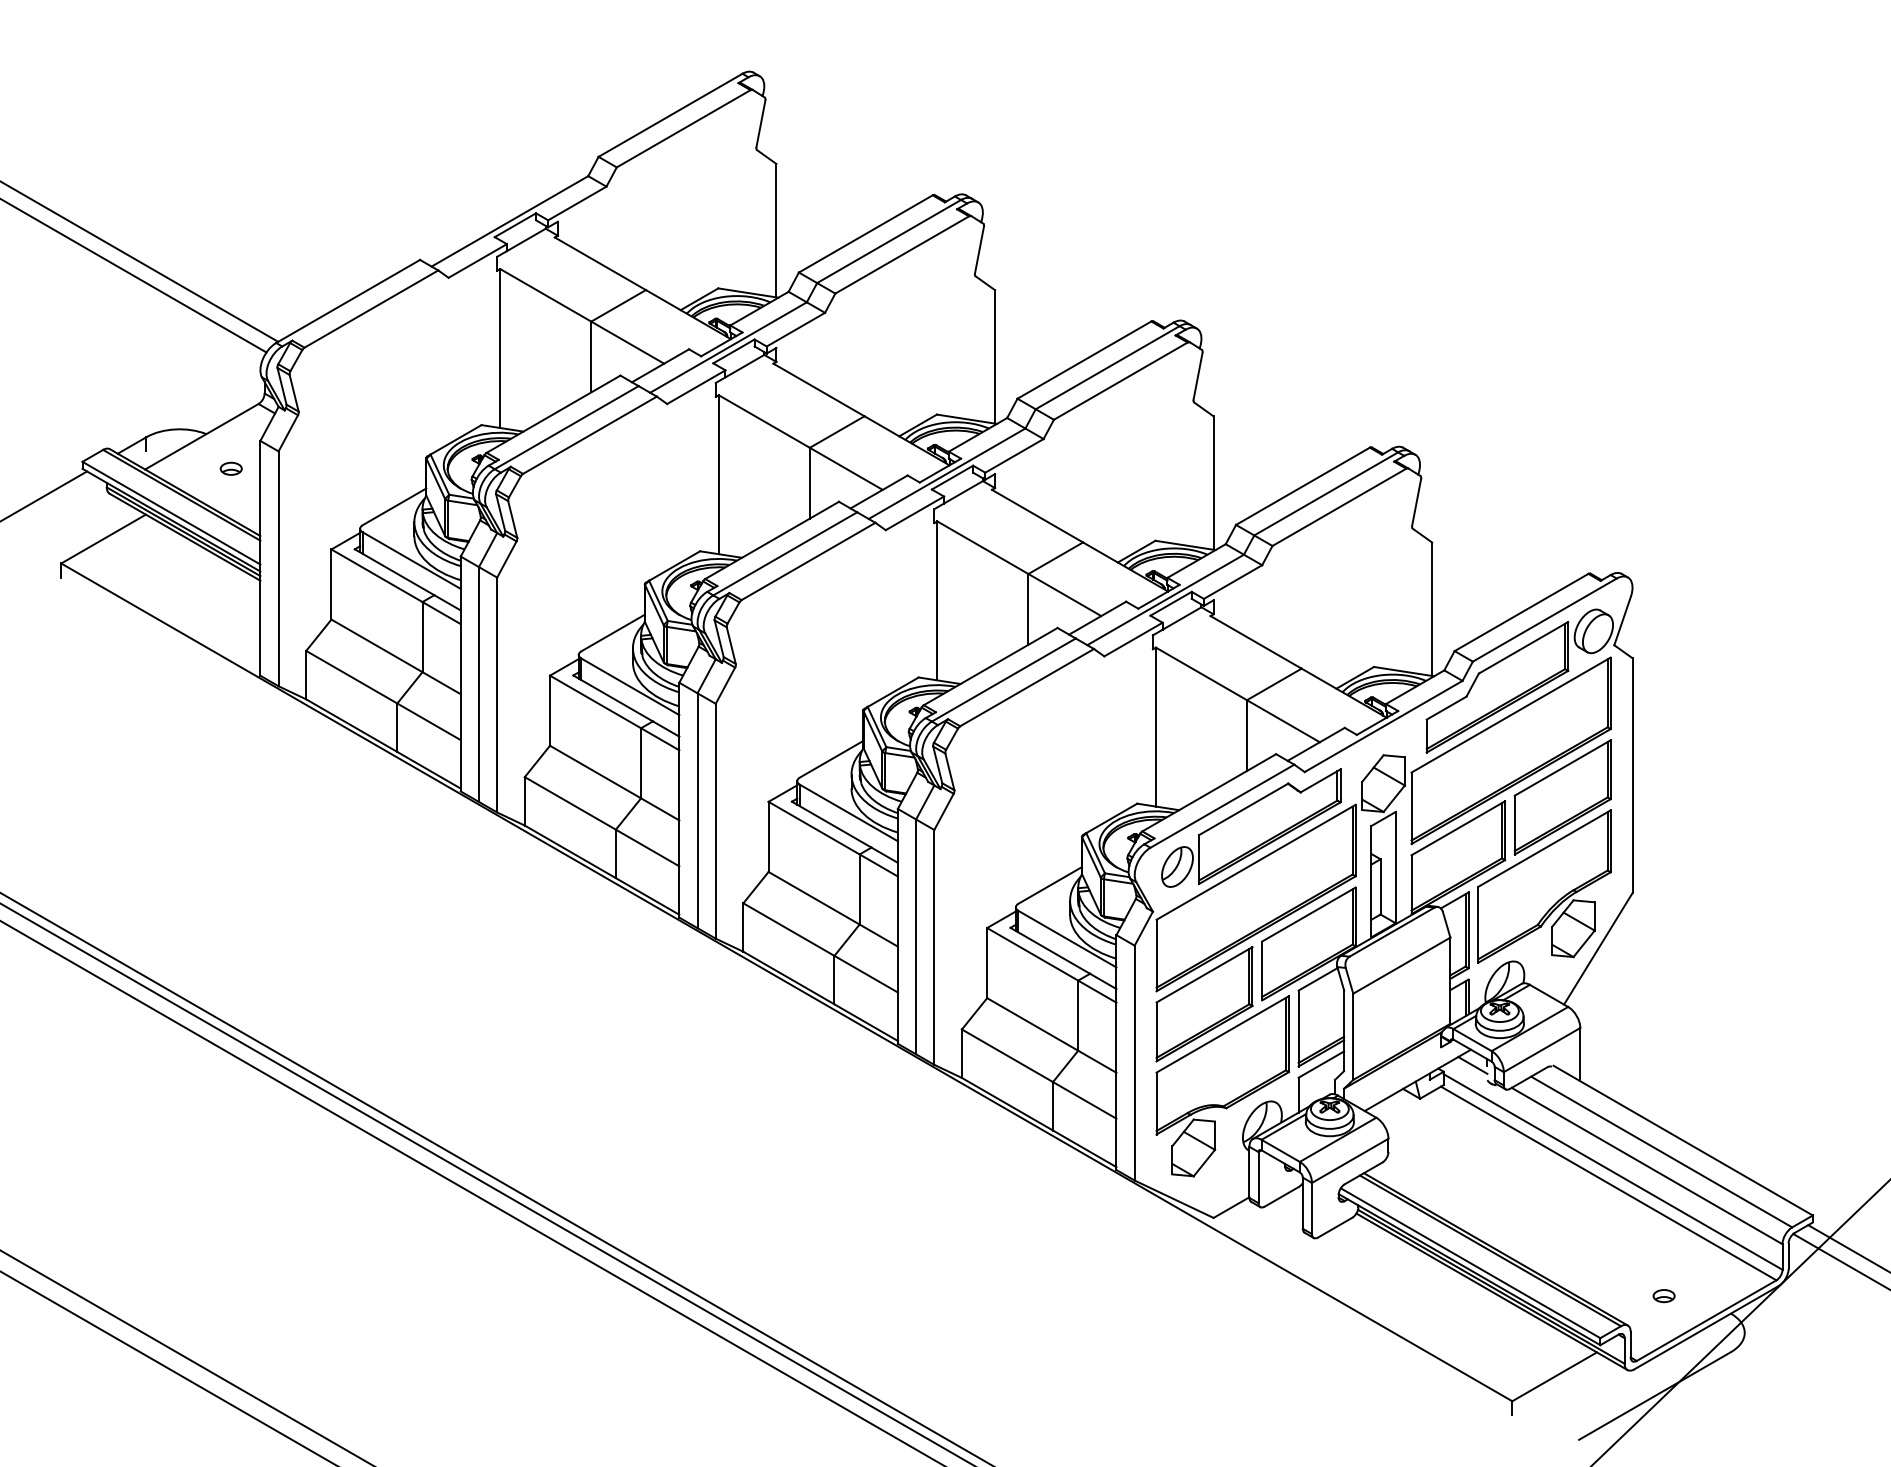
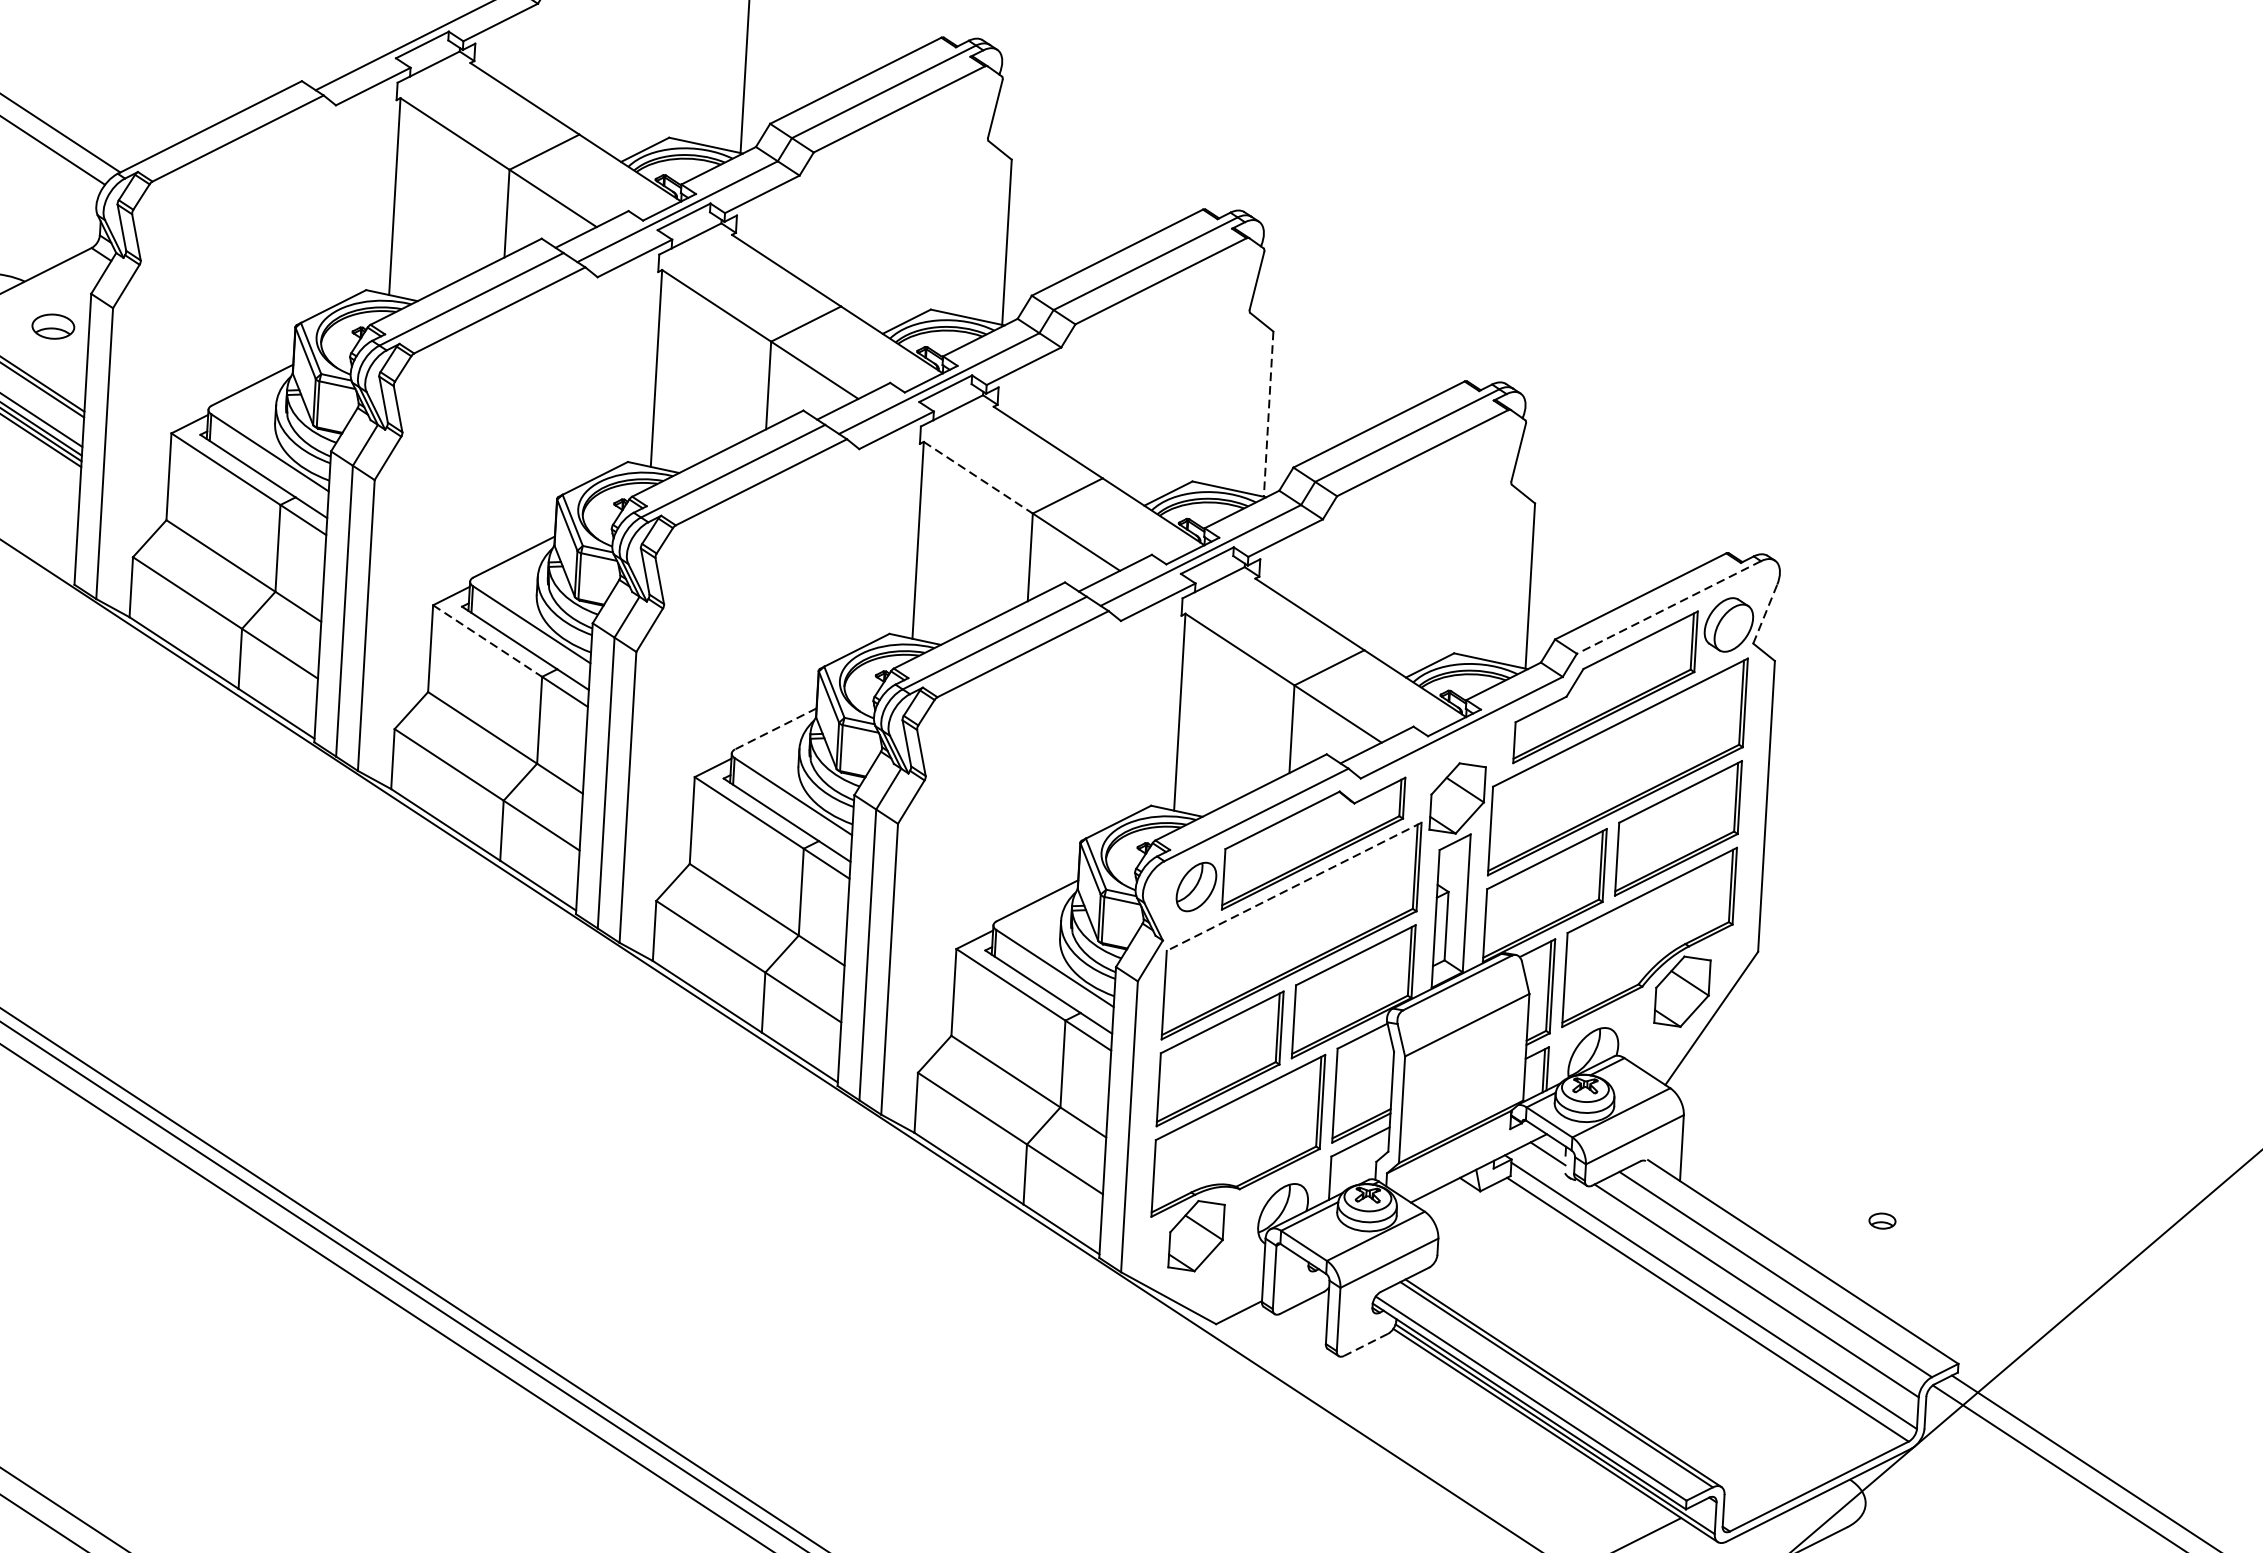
part: (230, 468) -> (52, 325), size x1.6
line: (1213, 483) -> (1268, 414), solid -> dashed
line: (982, 547) -> (977, 477), solid -> dashed
line: (1544, 620) -> (1668, 607), solid -> dashed
line: (1622, 620) -> (1765, 613), solid -> dashed
line: (595, 701) -> (487, 640), solid -> dashed
line: (831, 759) -> (775, 729), solid -> dashed
line: (1256, 862) -> (1294, 887), solid -> dashed
line: (1335, 1227) -> (1366, 1344), solid -> dashed
part: (1663, 1296) -> (1881, 1221), moved

